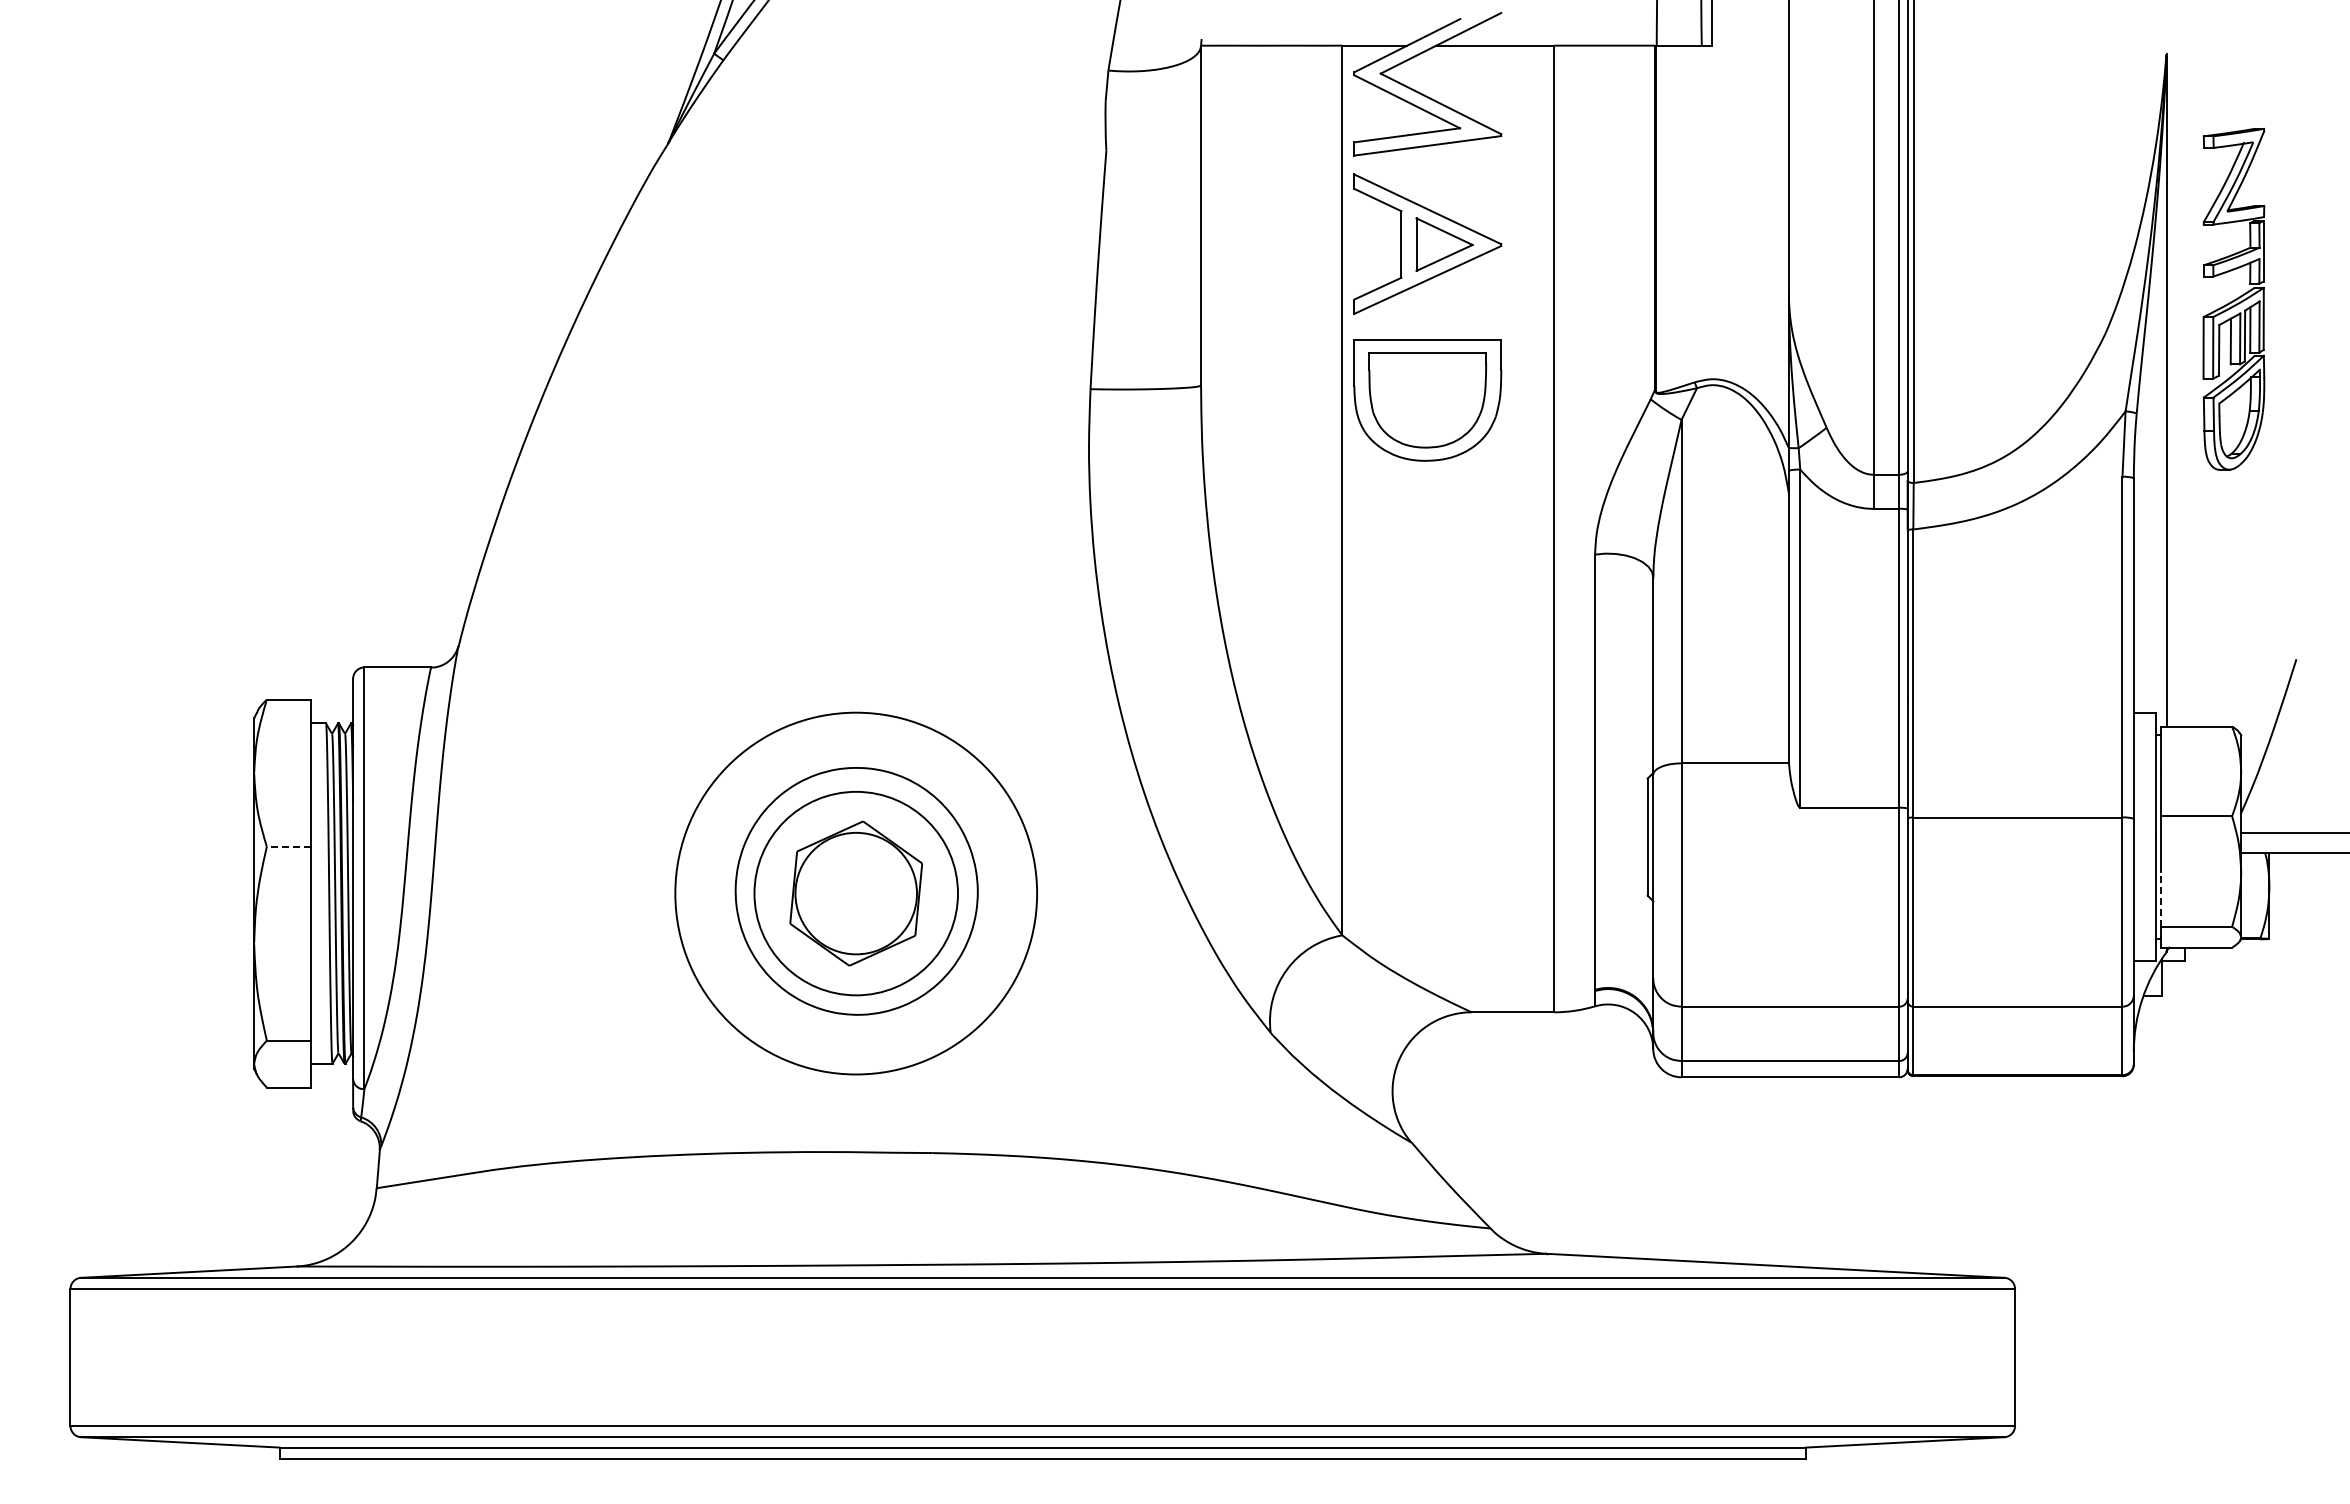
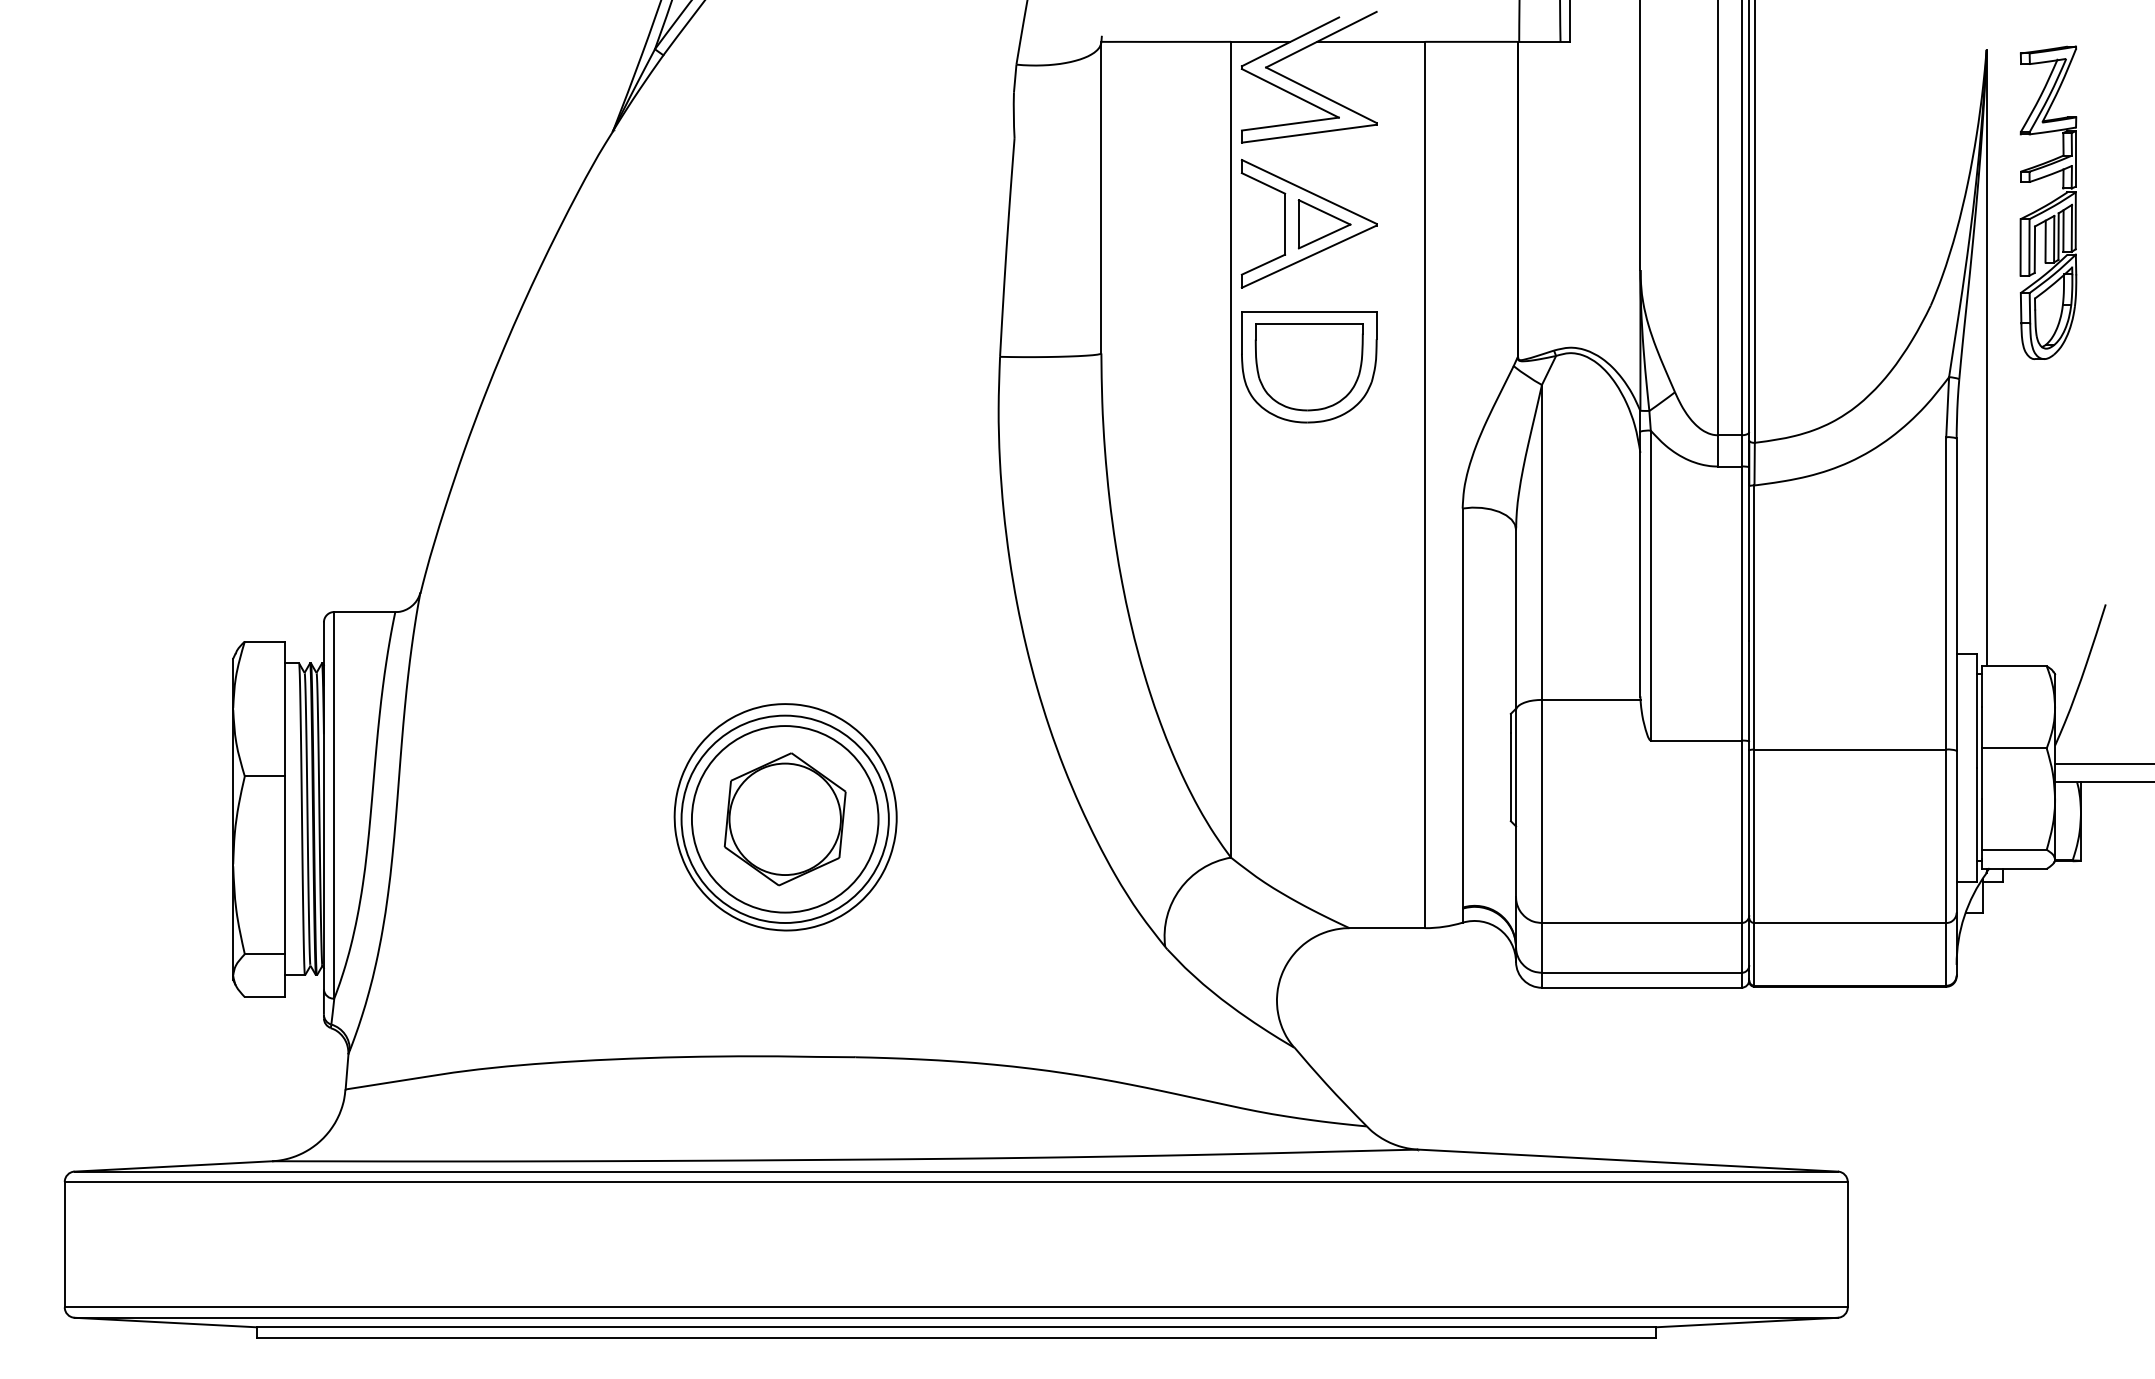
part: (2233, 299) -> (2048, 203), moved
line: (288, 846) -> (264, 776), dashed -> solid
circle: (856, 893) -> (785, 819), size x0.62
line: (2160, 899) -> (1981, 824), dashed -> solid

